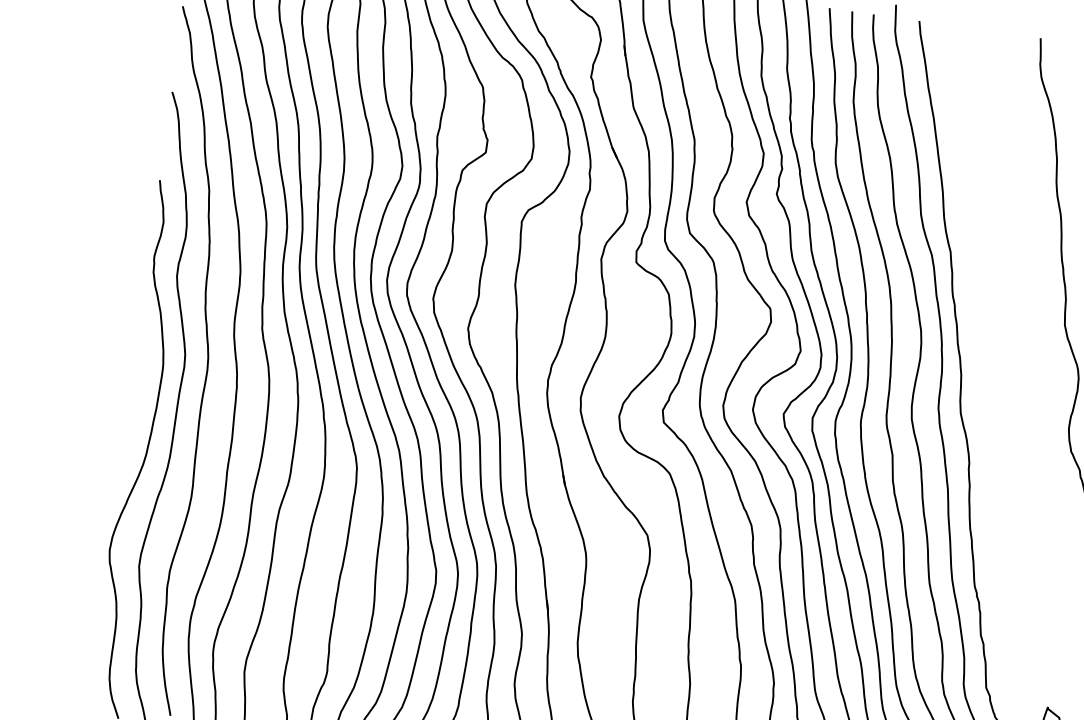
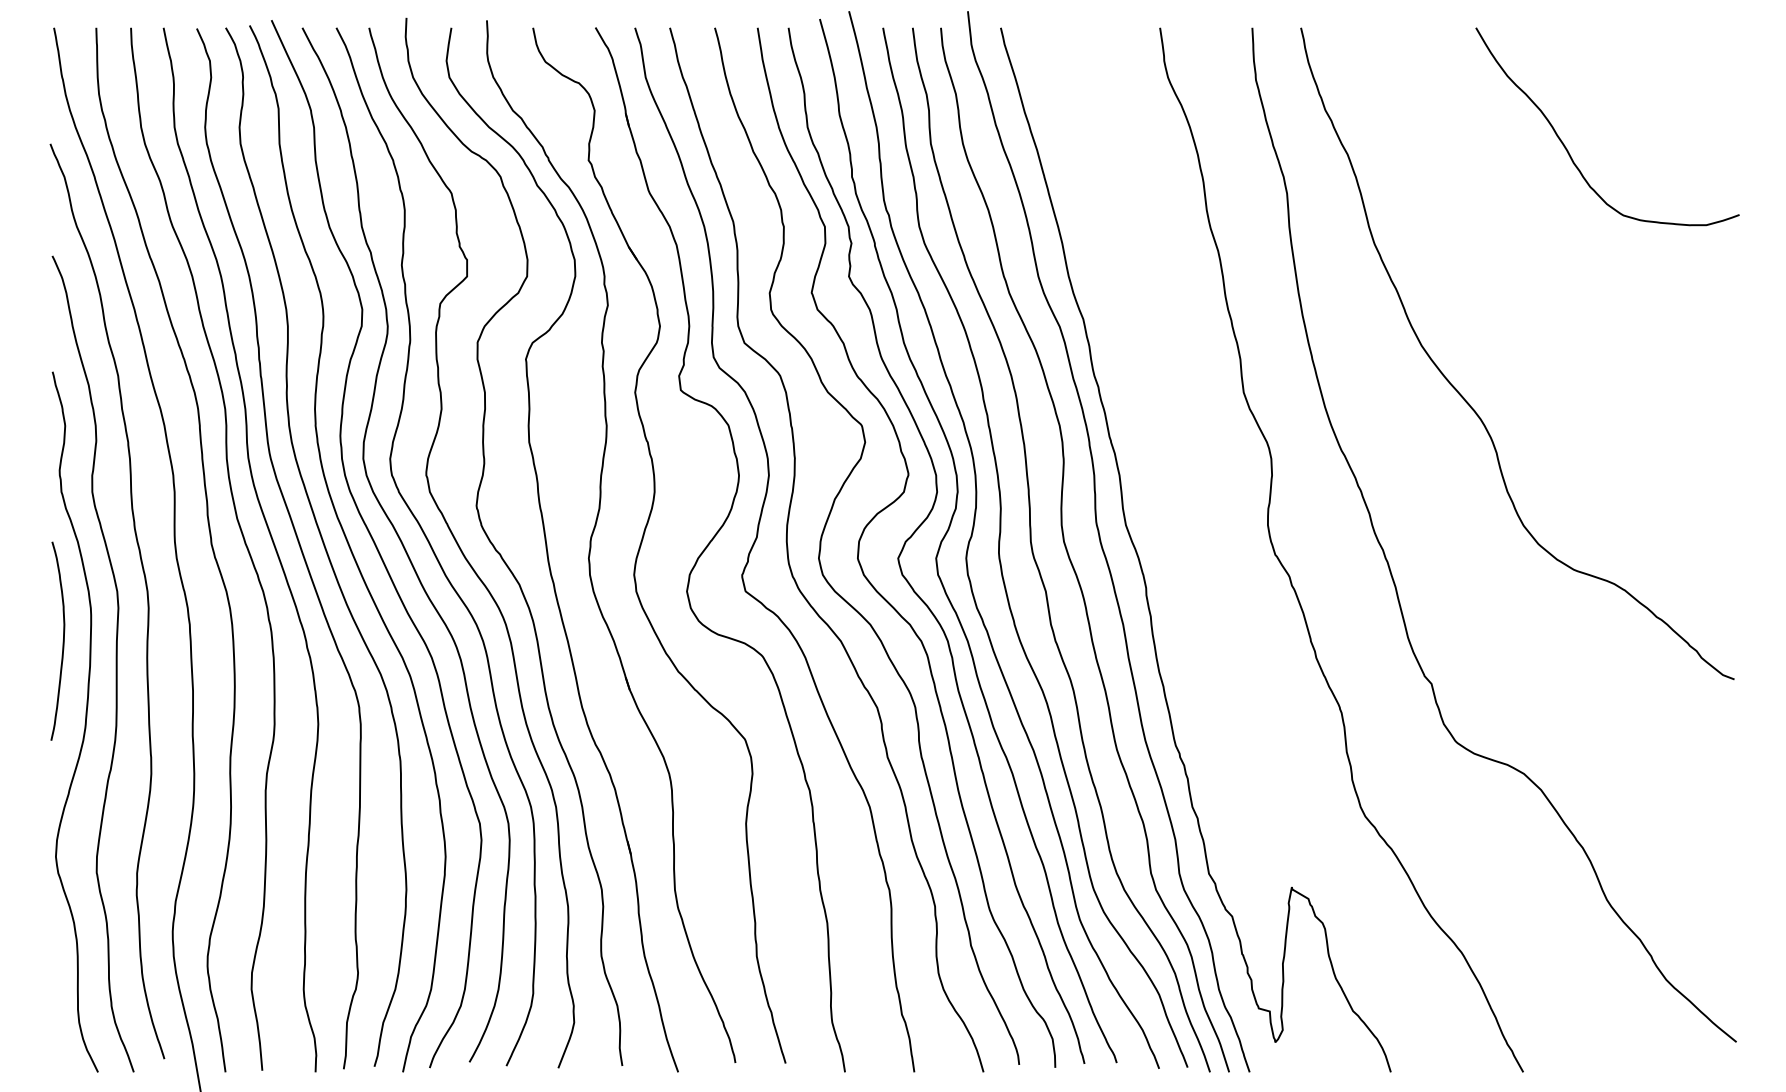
curve: (138, 386) -> (62, 641), added

